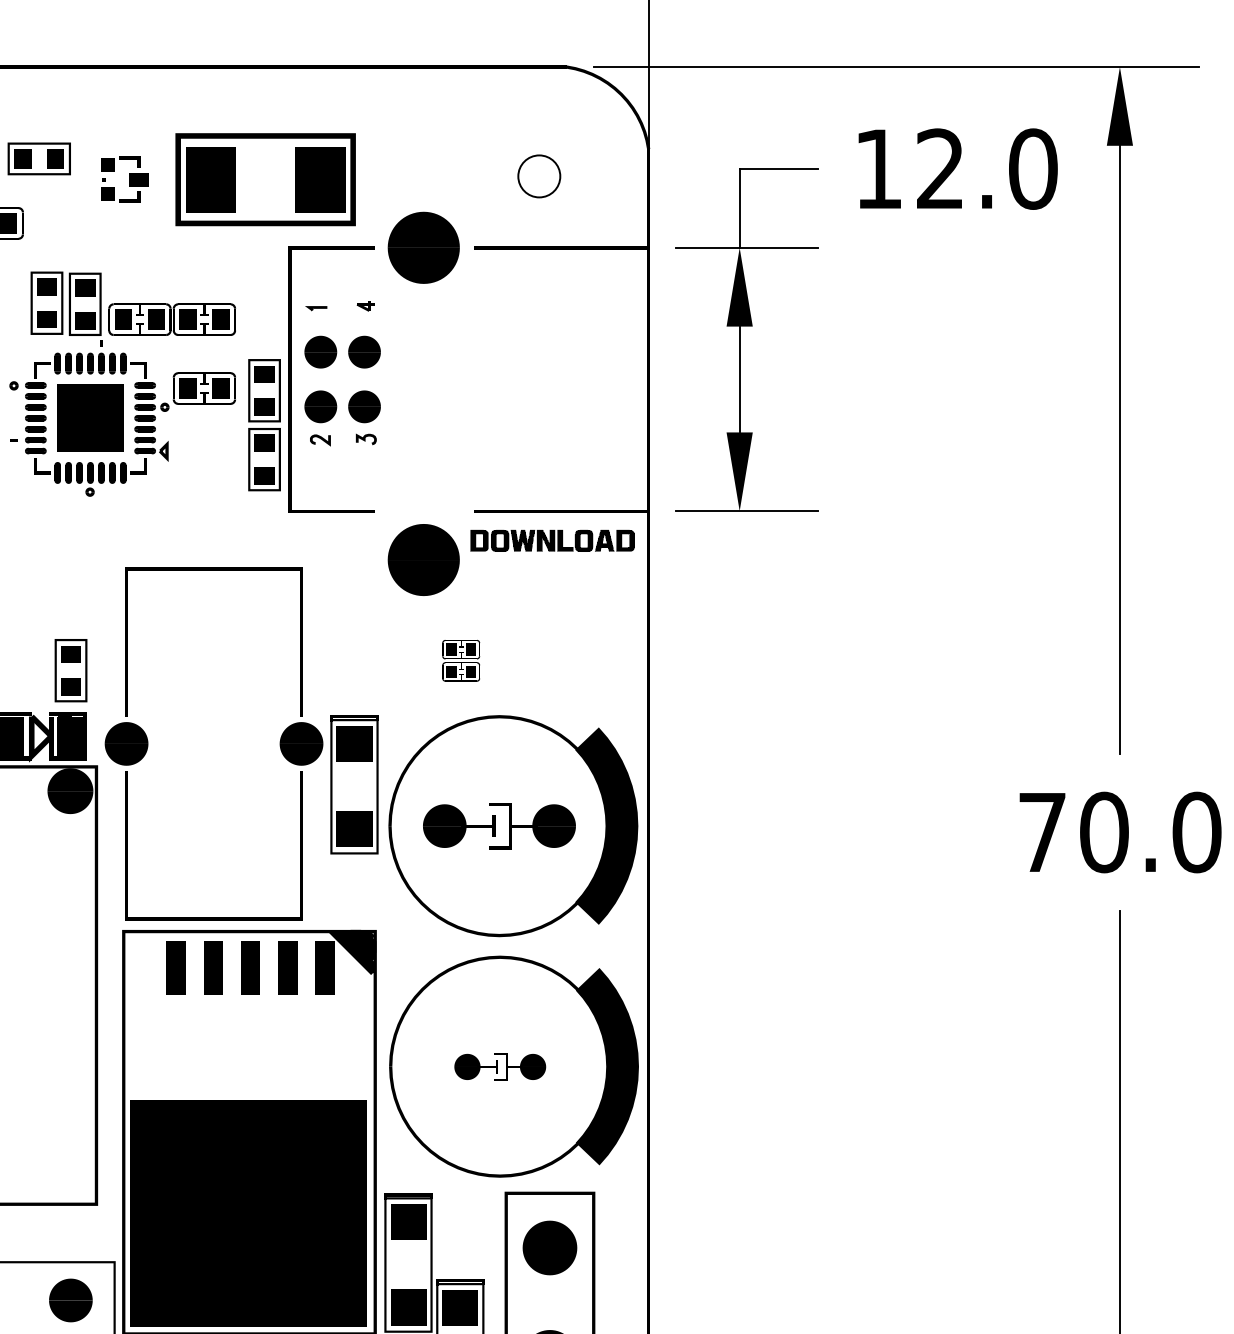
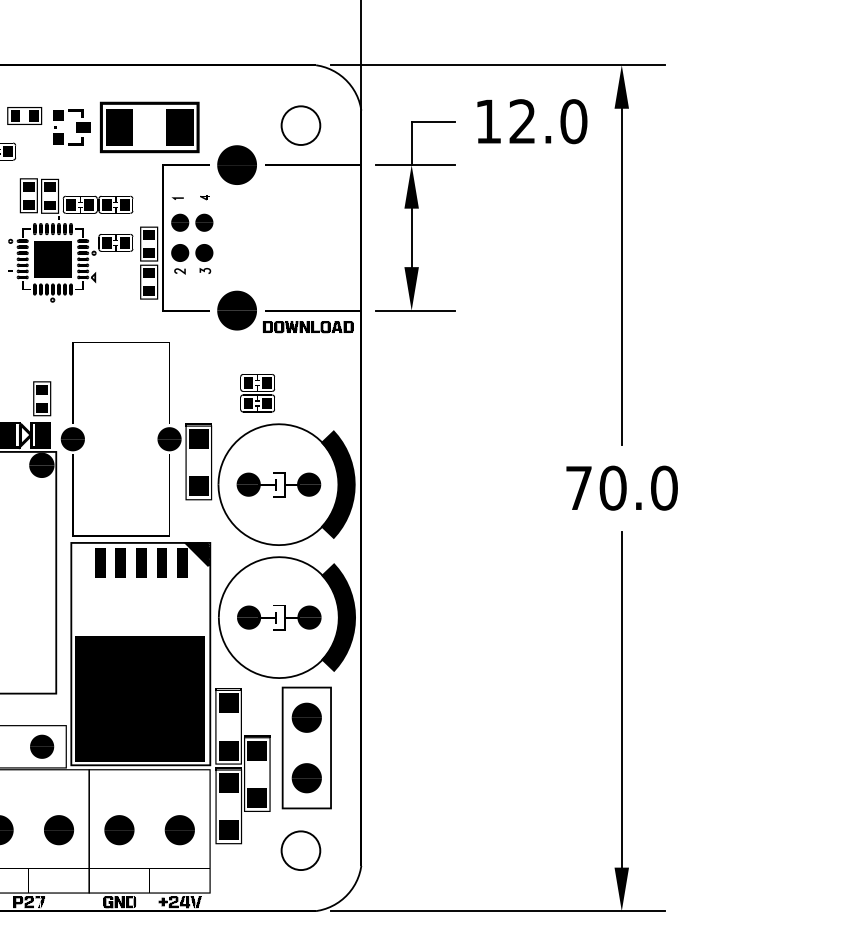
circle: (538, 176) -> (300, 125), size x1.67
part: (124, 179) -> (71, 127), size x1.43
part: (422, 559) -> (236, 310), moved
part: (460, 661) -> (257, 393), size x1.67
part: (500, 1066) -> (279, 617), size x1.67

